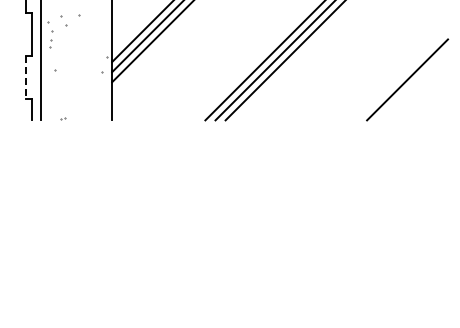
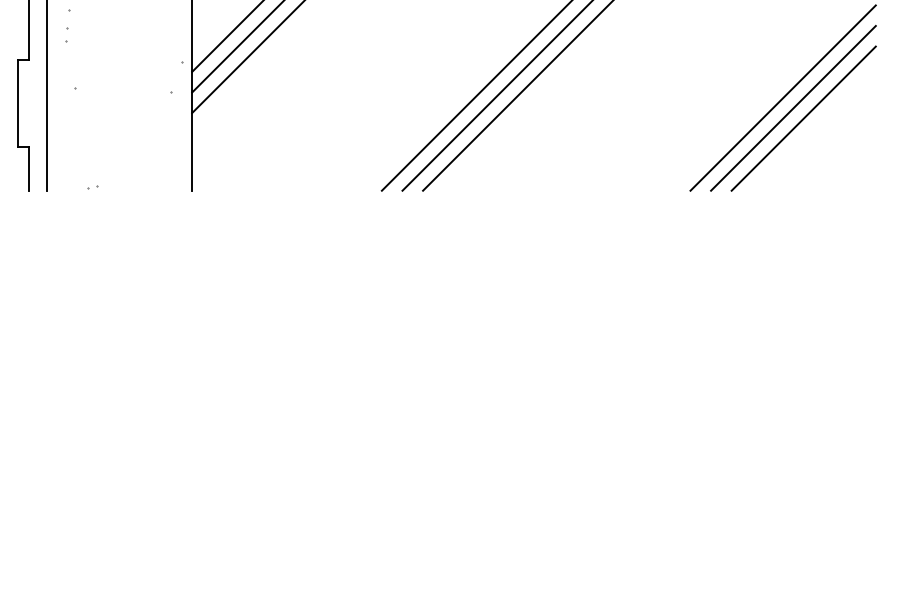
line: (402, 74) -> (783, 97), added
line: (26, 78) -> (17, 105), dashed -> solid
line: (412, 84) -> (803, 117), added

